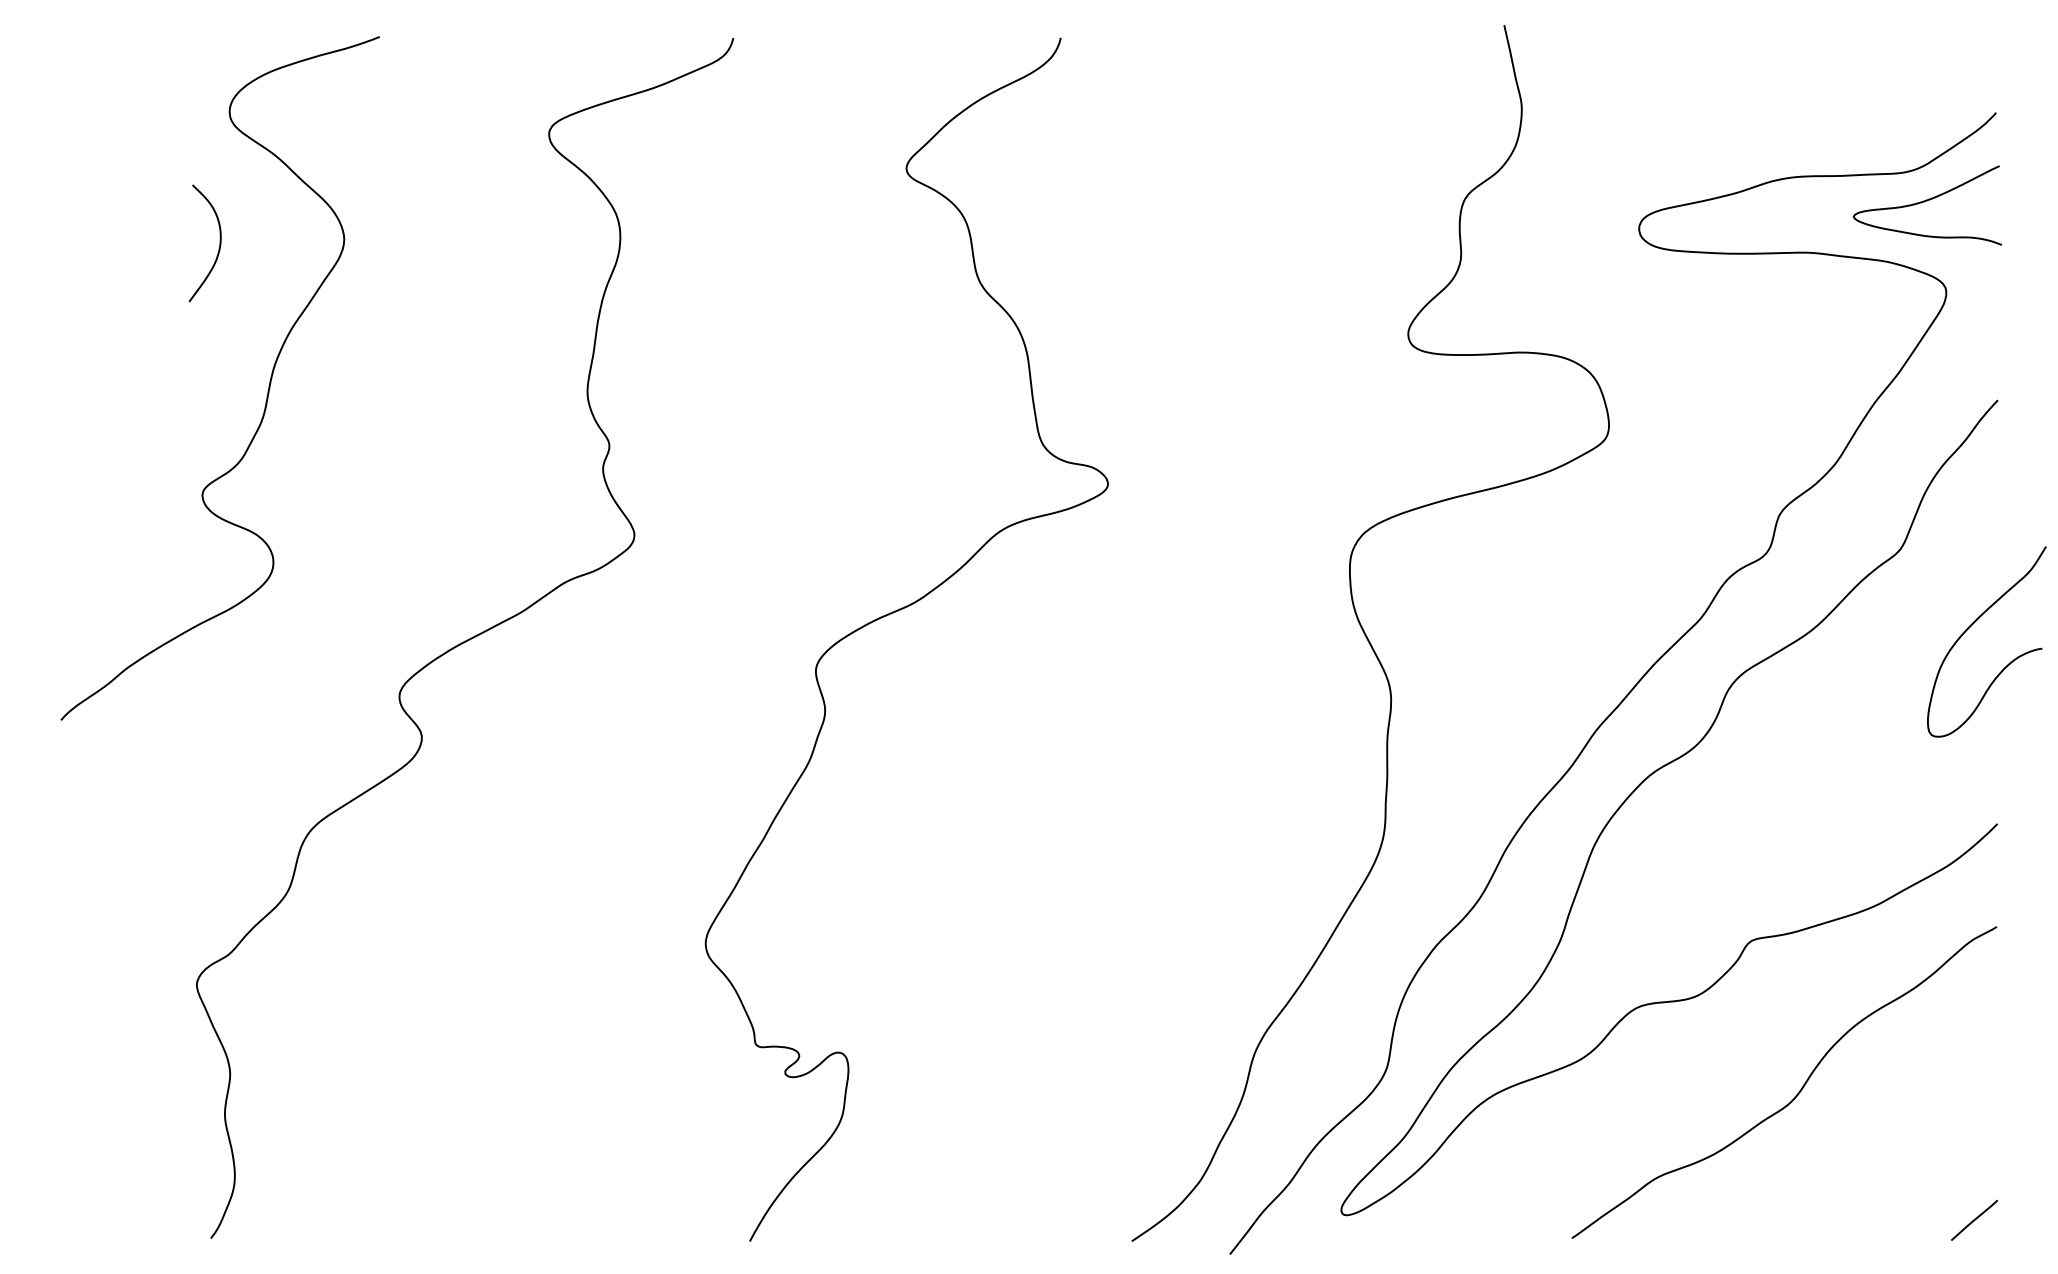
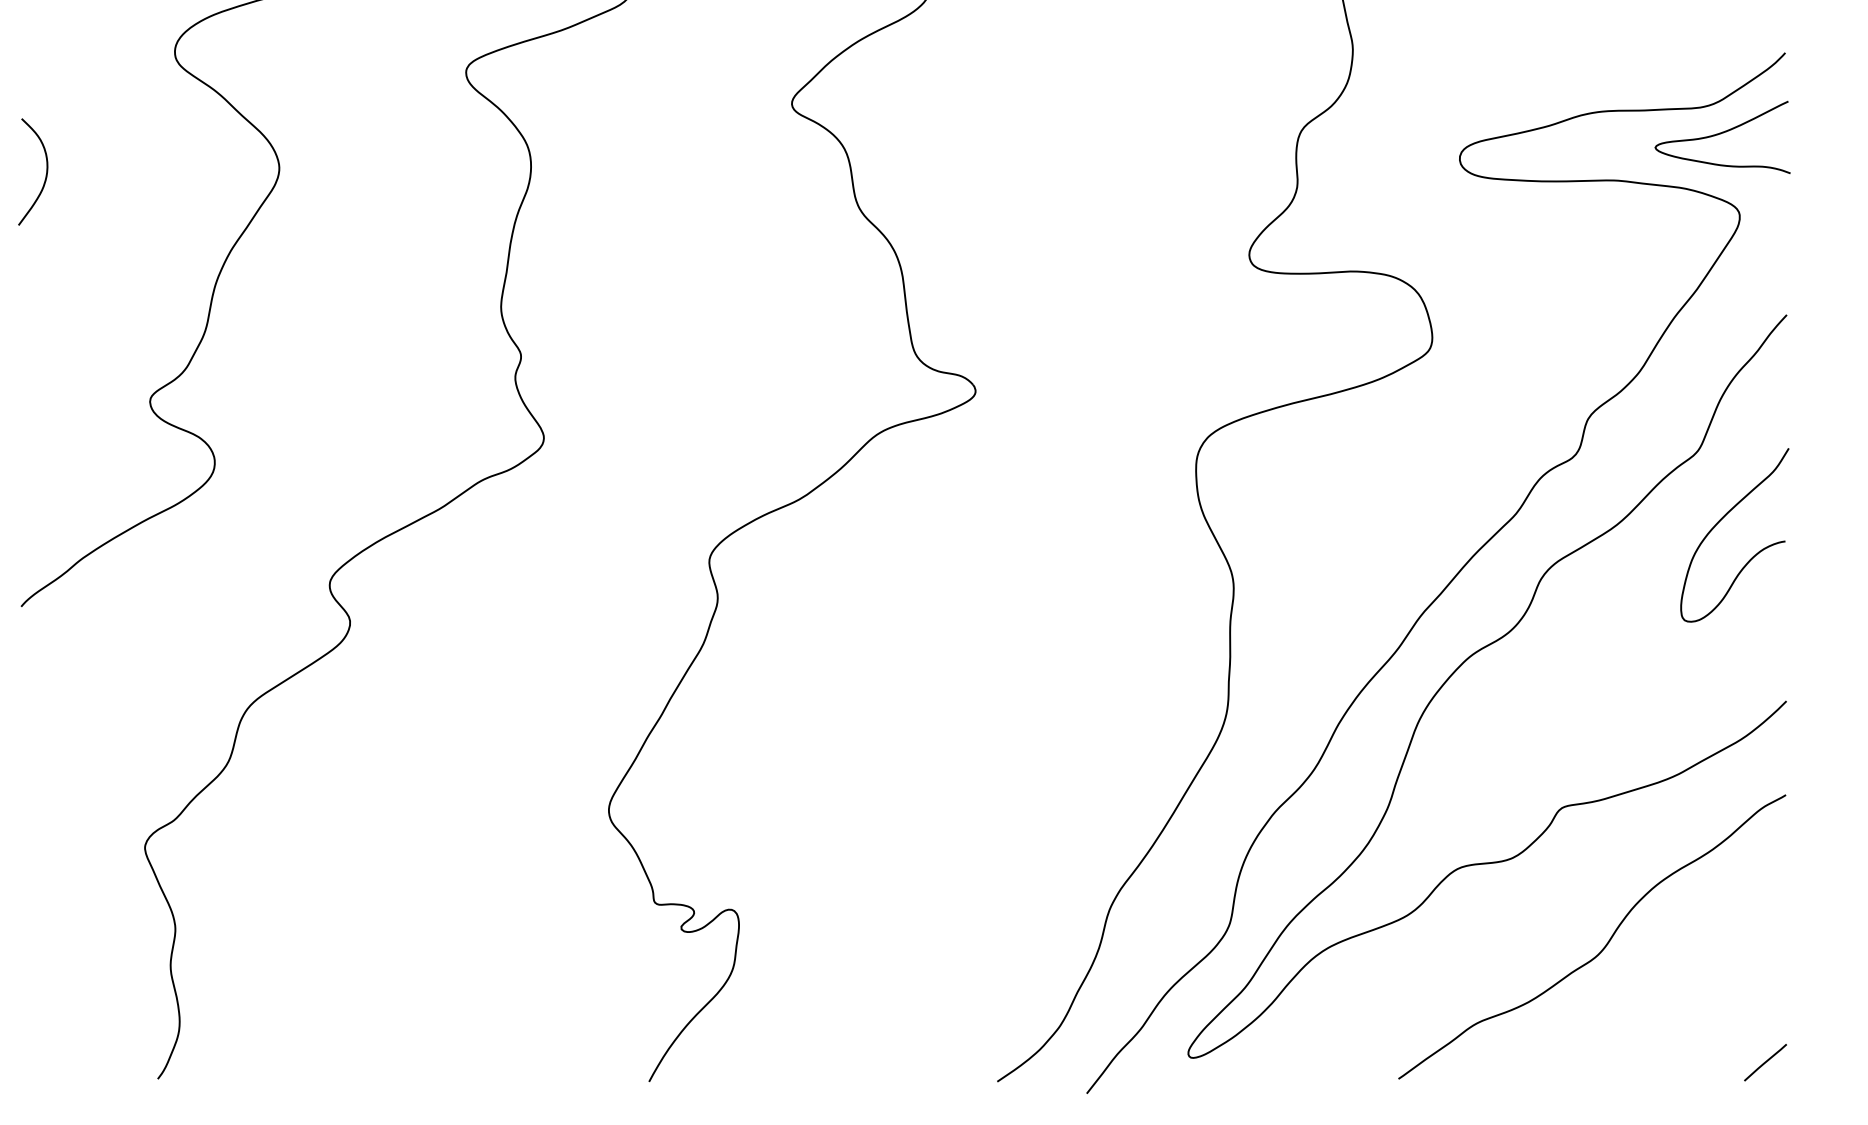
curve: (218, 248) -> (45, 176), moved
curve: (1971, 626) -> (1720, 521), moved

